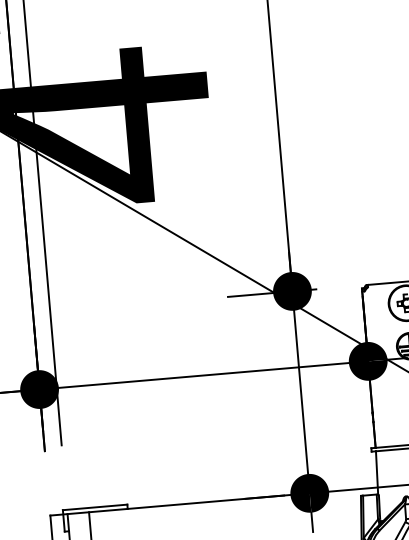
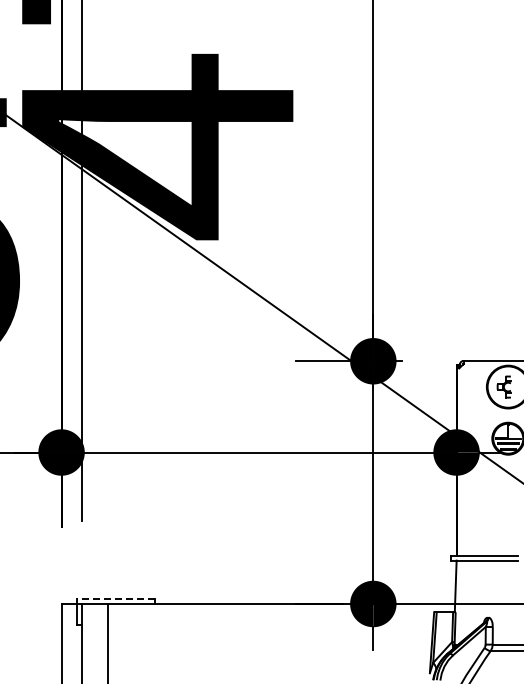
line: (94, 507) -> (115, 598), solid -> dashed

